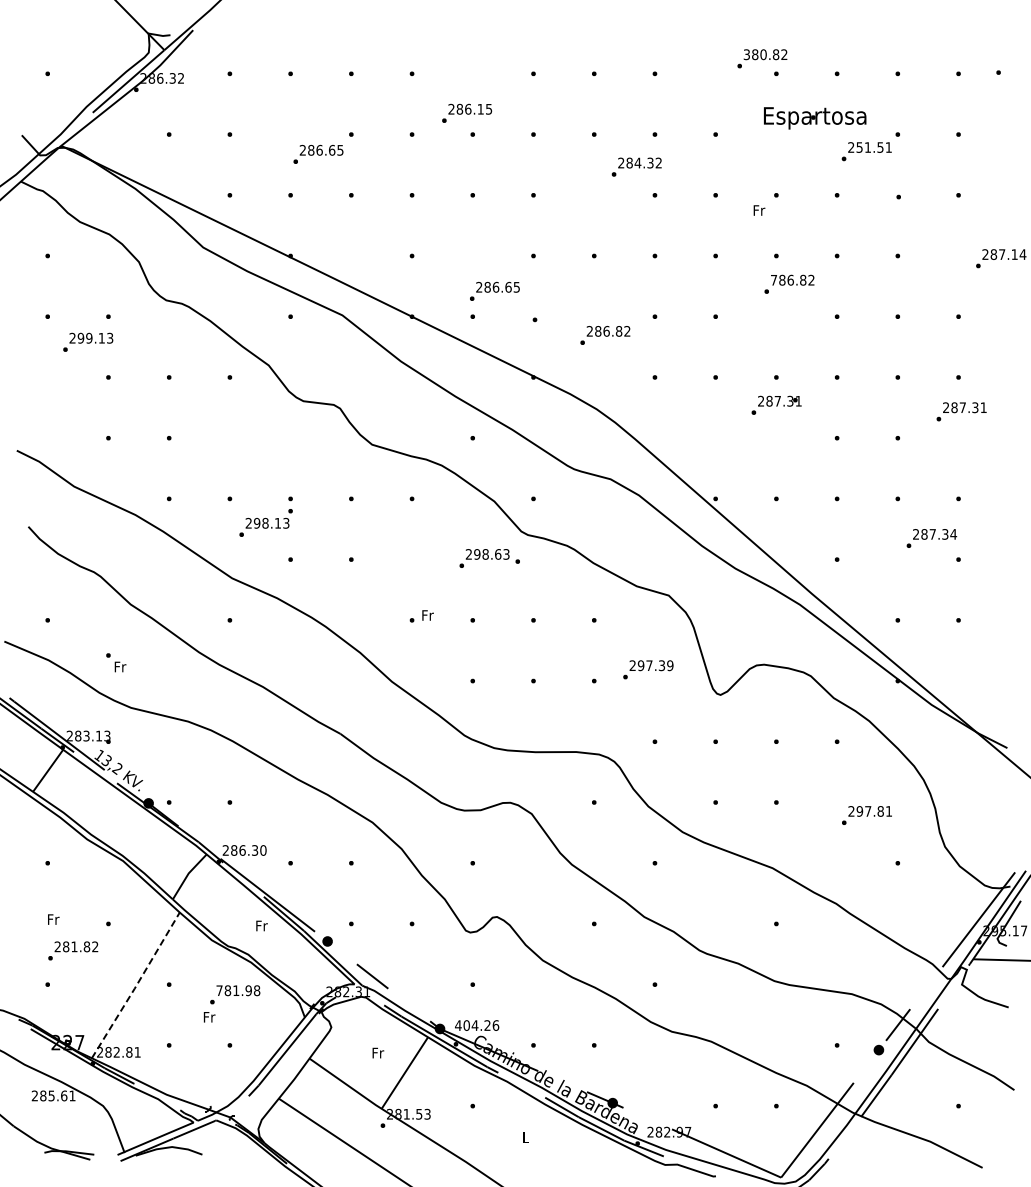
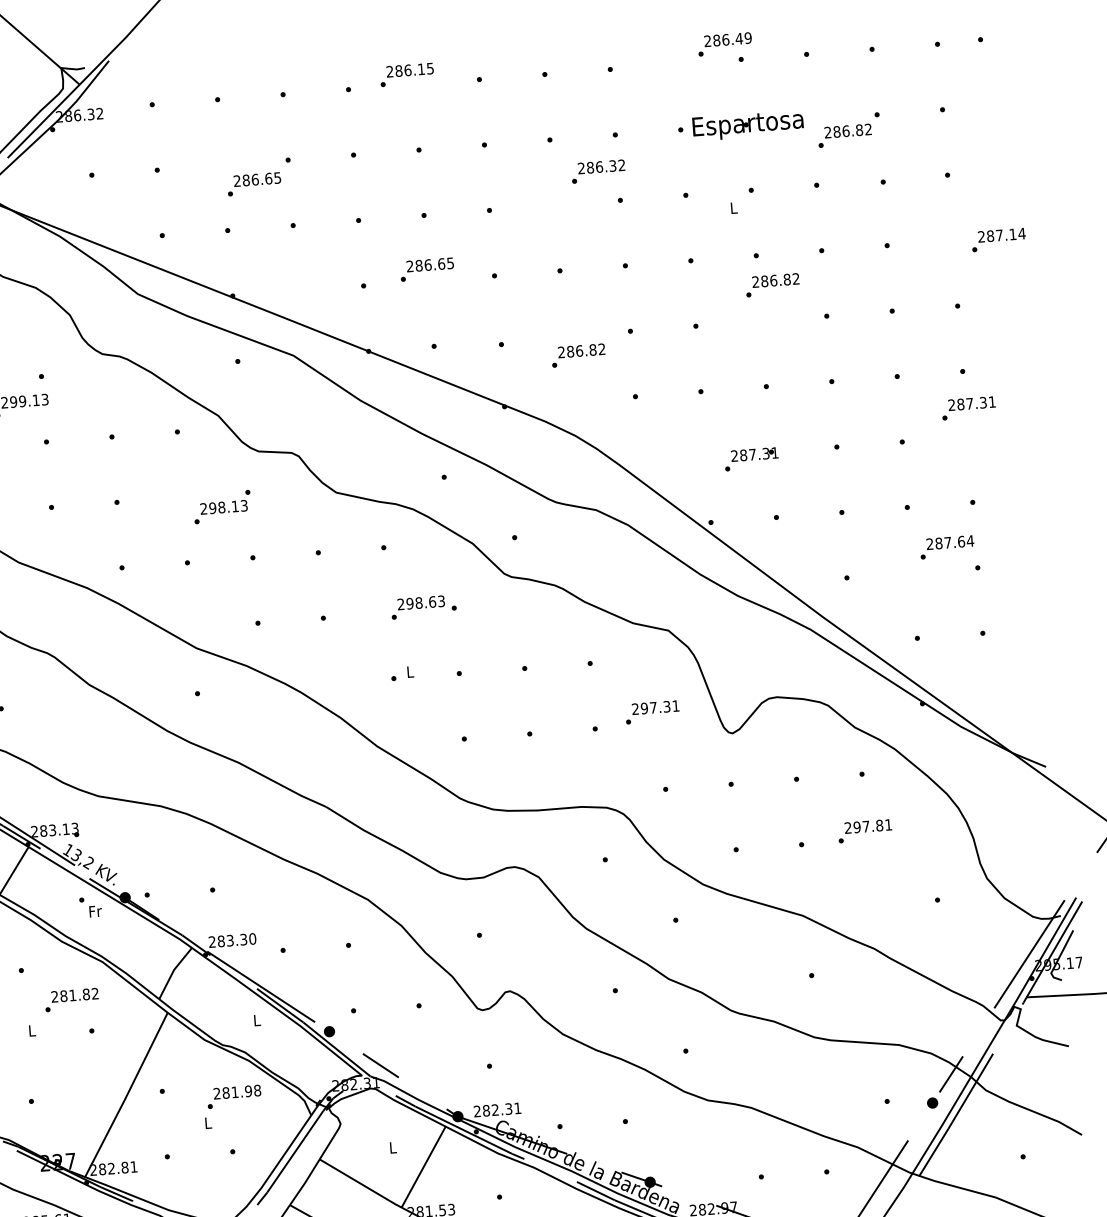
text: (765, 54) -> (727, 39), 380.82 -> 286.49
text: (467, 112) -> (407, 73), moved
text: (815, 118) -> (748, 125), moved
text: (873, 147) -> (851, 130), 251.51 -> 286.82
text: (637, 162) -> (598, 166), 284.32 -> 286.32
text: (759, 210) -> (734, 208), Fr -> L
text: (773, 279) -> (755, 281), 786.82 -> 286.82
text: (494, 290) -> (426, 268), moved
text: (776, 404) -> (751, 458), moved
text: (265, 522) -> (221, 506), moved
text: (945, 534) -> (961, 541), 287.34 -> 287.64
text: (489, 558) -> (423, 607), moved
text: (427, 615) -> (410, 672), Fr -> L
text: (116, 662) -> (91, 906), moved
text: (670, 665) -> (676, 705), 297.39 -> 297.31
text: (866, 815) -> (864, 831), moved
text: (242, 850) -> (230, 940), 286.30 -> 283.30
text: (53, 919) -> (32, 1030), Fr -> L
text: (261, 925) -> (256, 1019), Fr -> L
text: (73, 950) -> (72, 999), moved
line: (136, 986) -> (127, 1096), dashed -> solid
text: (219, 990) -> (217, 1093), 781.98 -> 281.98
text: (209, 1017) -> (208, 1123), Fr -> L
text: (477, 1025) -> (497, 1109), 404.26 -> 282.31
text: (378, 1052) -> (393, 1147), Fr -> L

